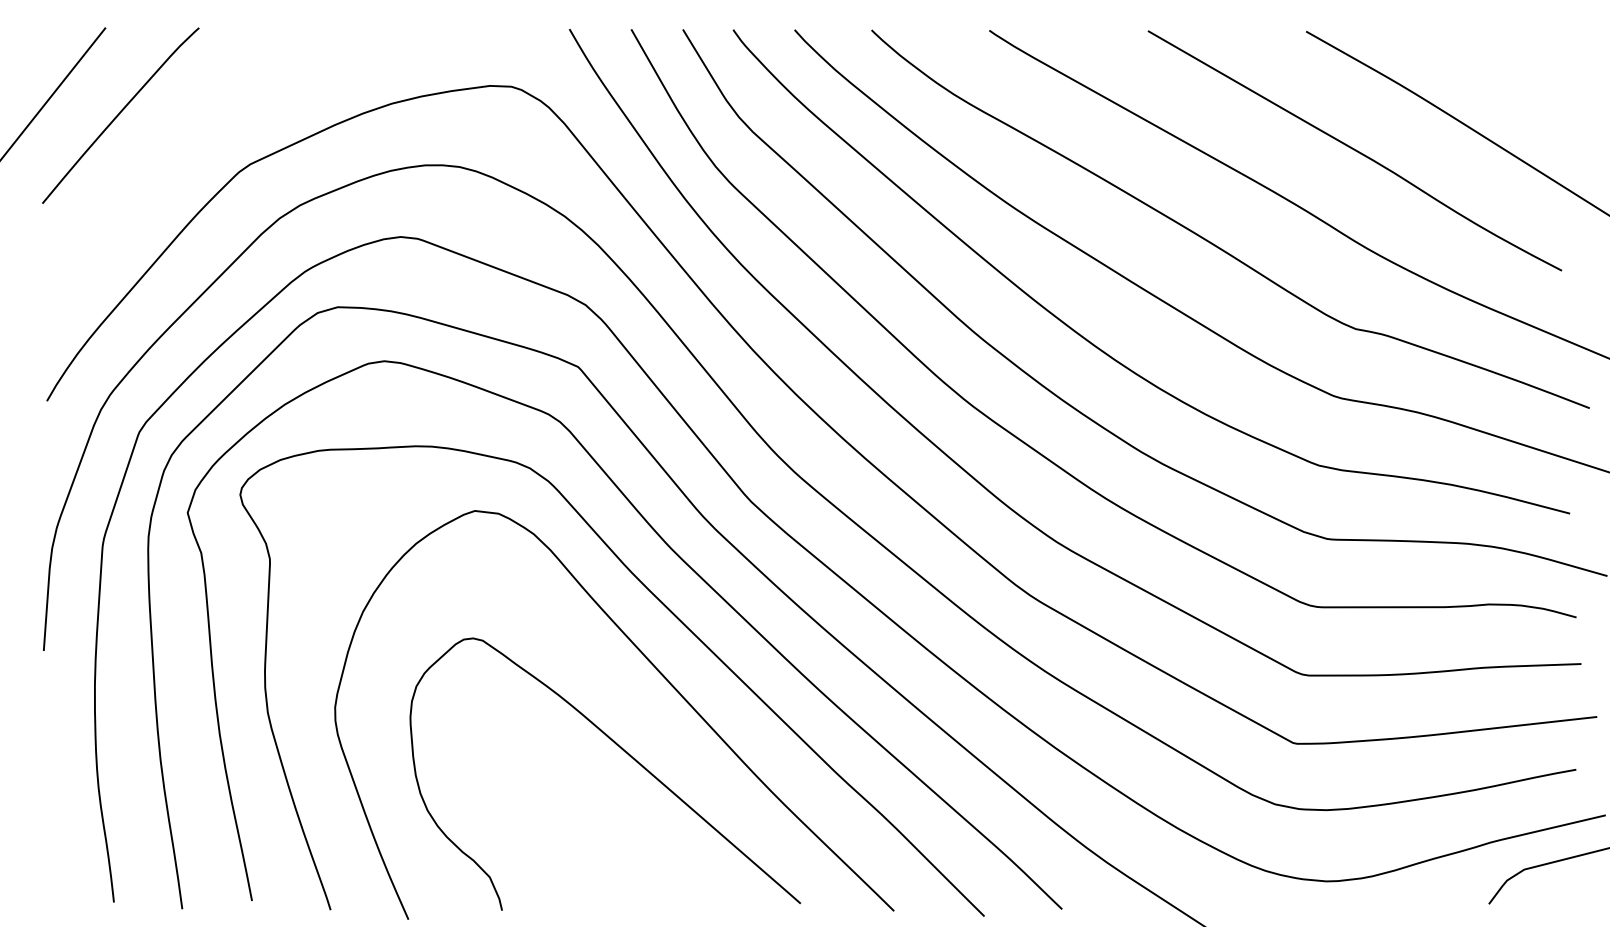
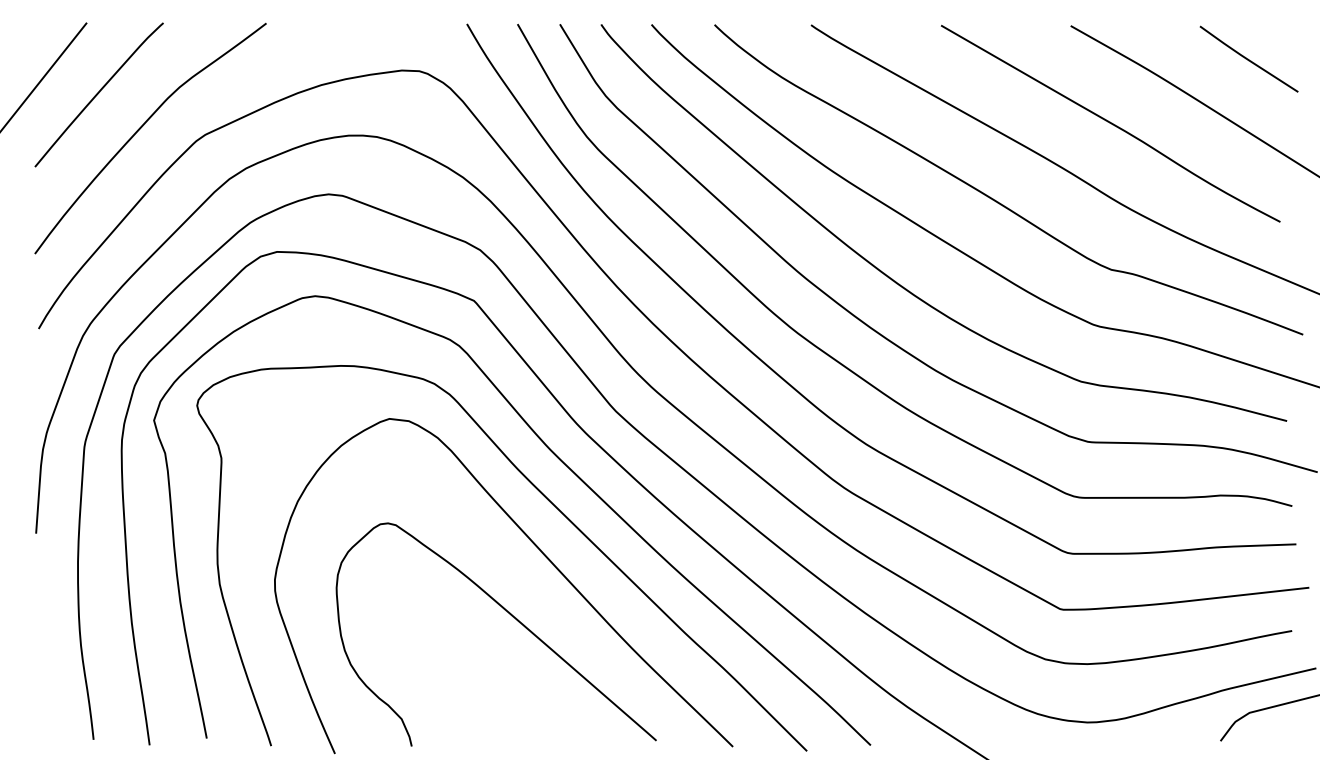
curve: (1522, 71) -> (1248, 58), added
curve: (171, 157) -> (140, 129), added

